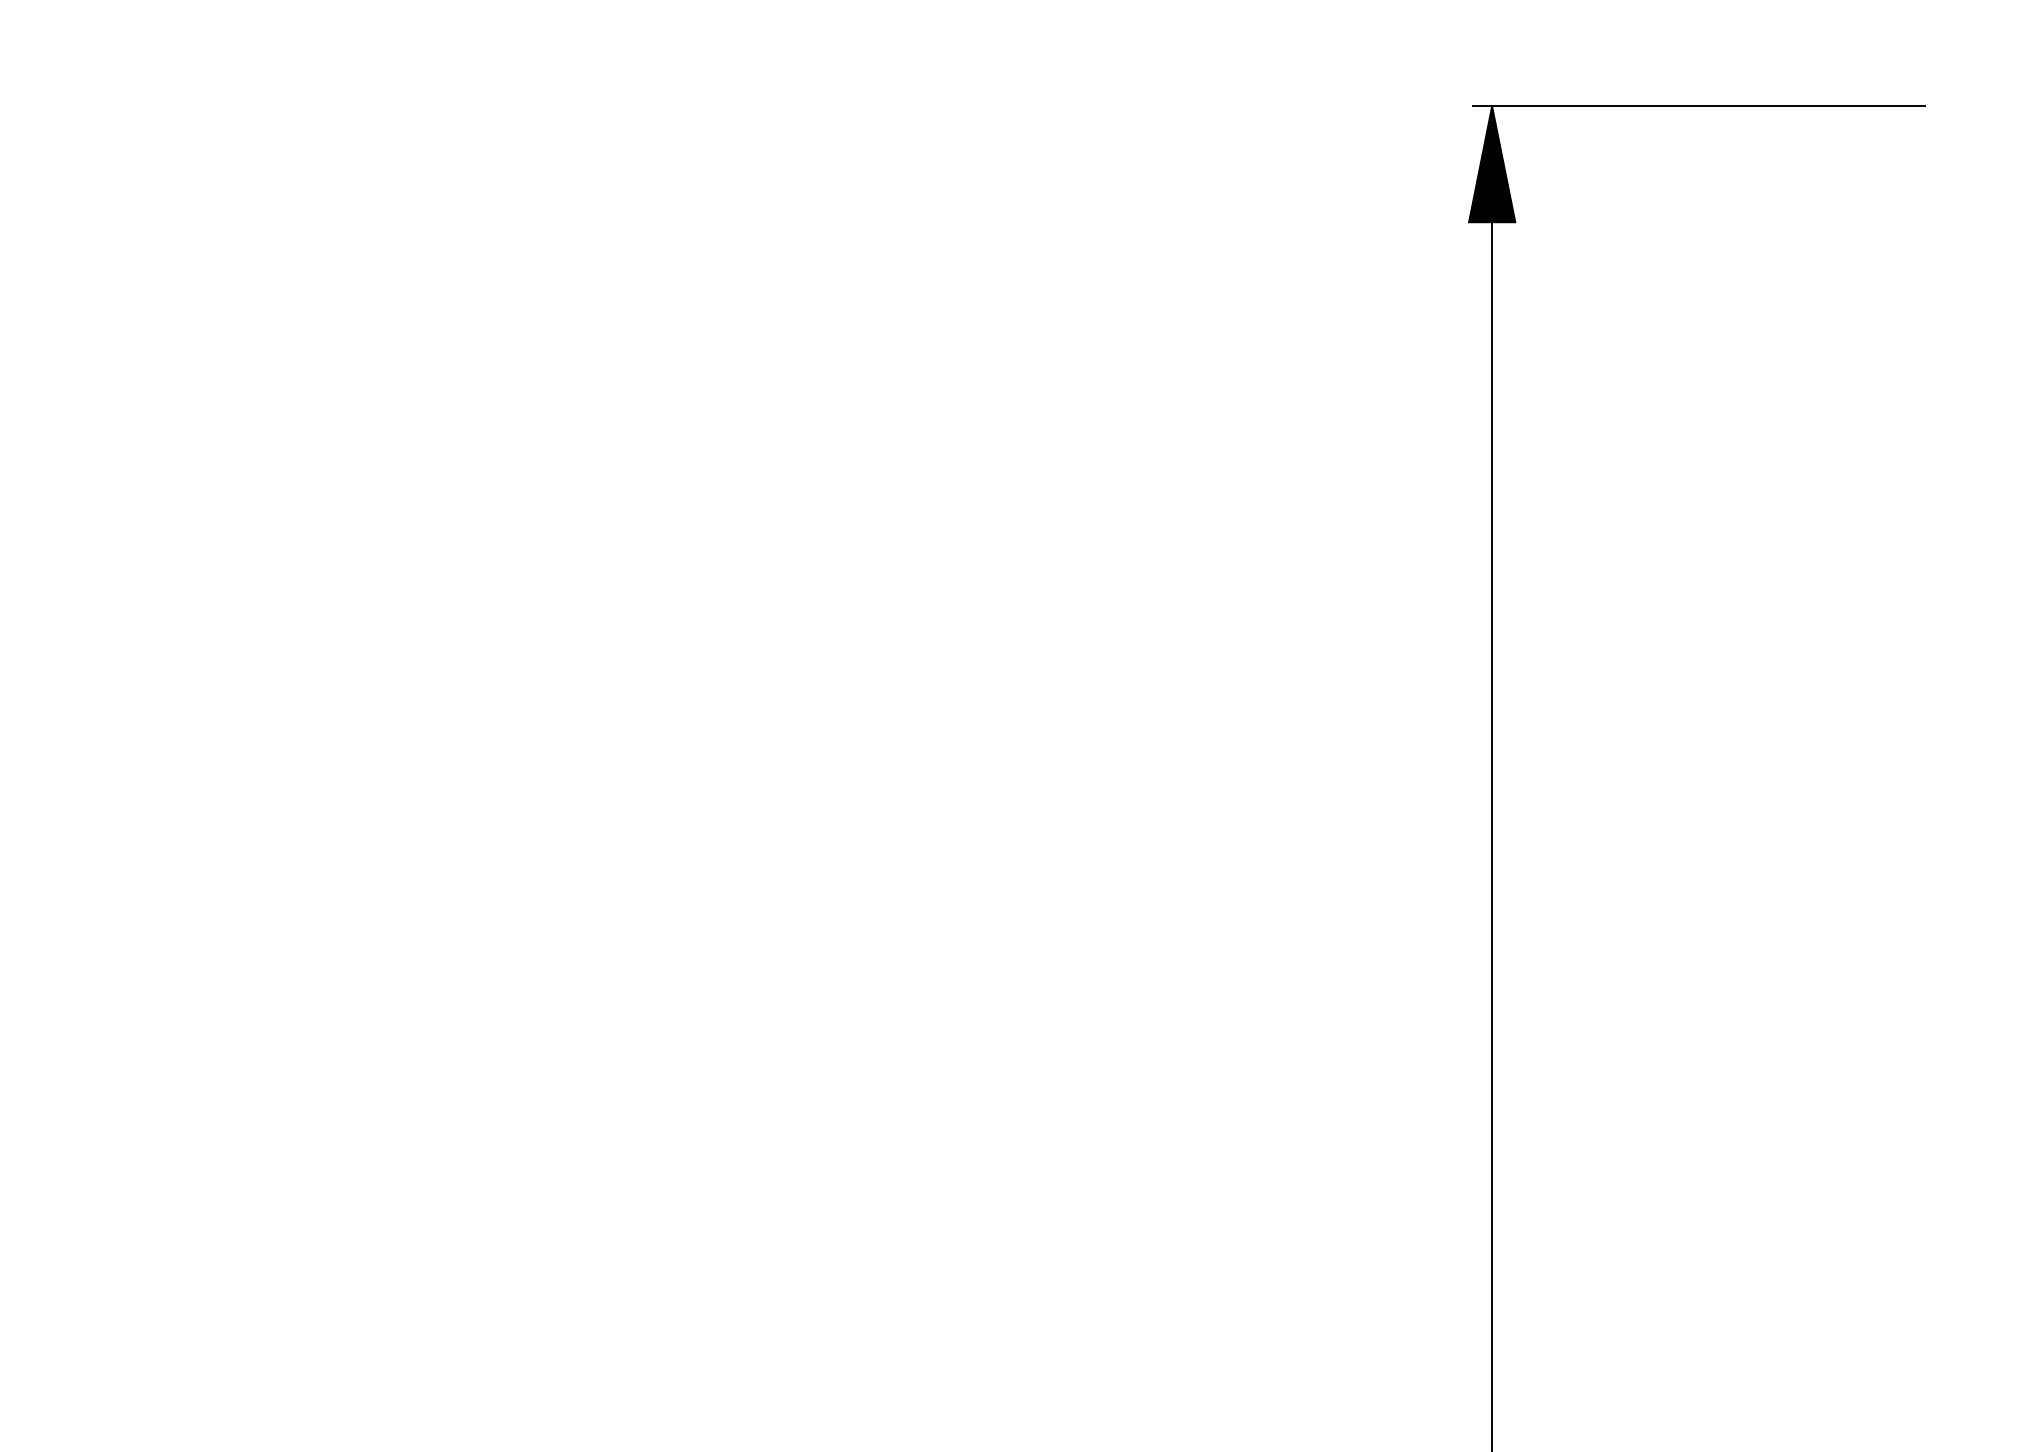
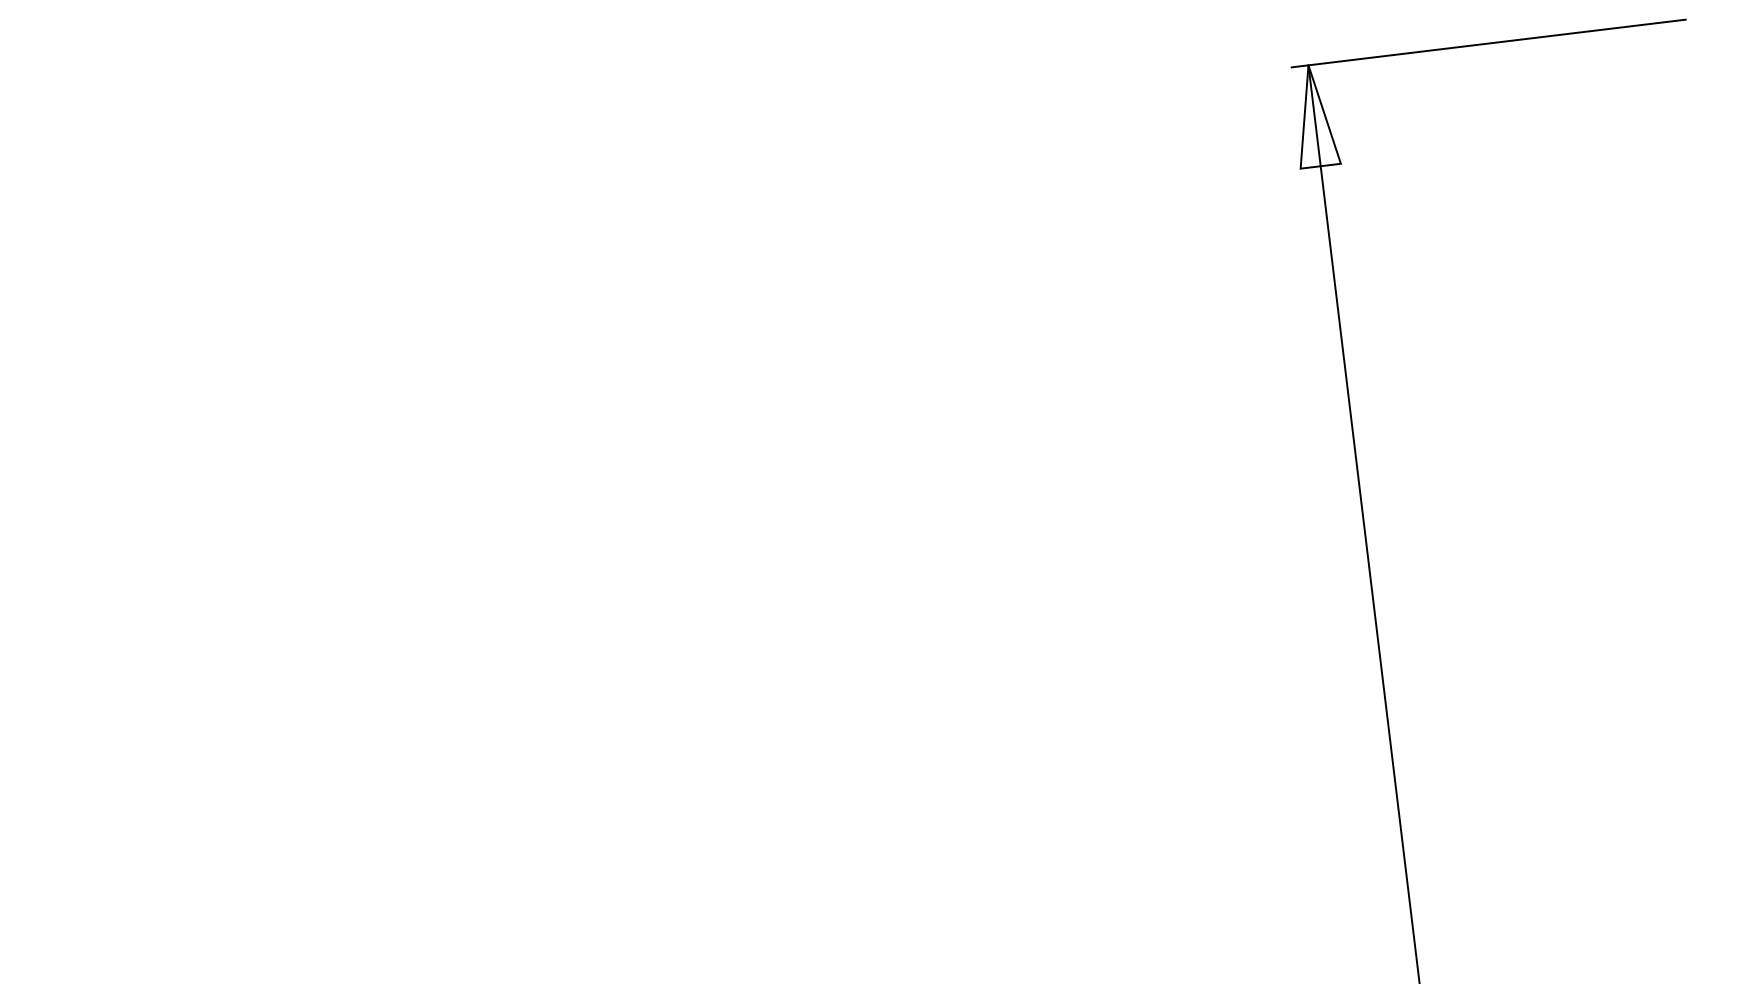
fill: (1492, 164) -> (1314, 115), removed

